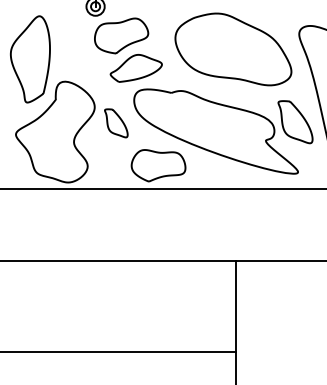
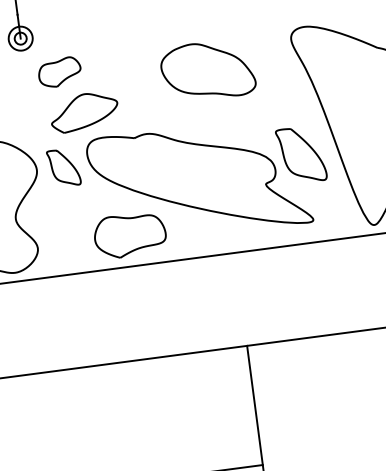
part: (121, 35) -> (59, 71), size x0.6
part: (233, 49) -> (208, 70), size x0.6
part: (116, 123) -> (64, 168), moved

